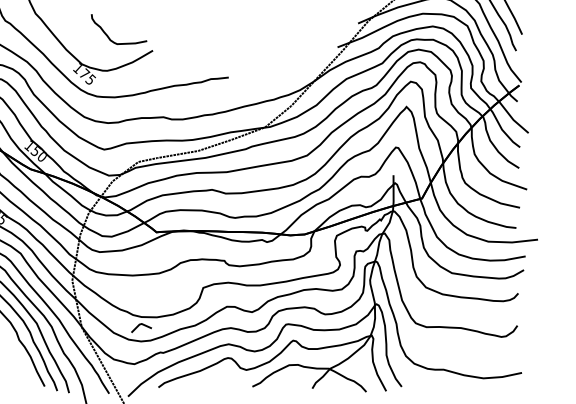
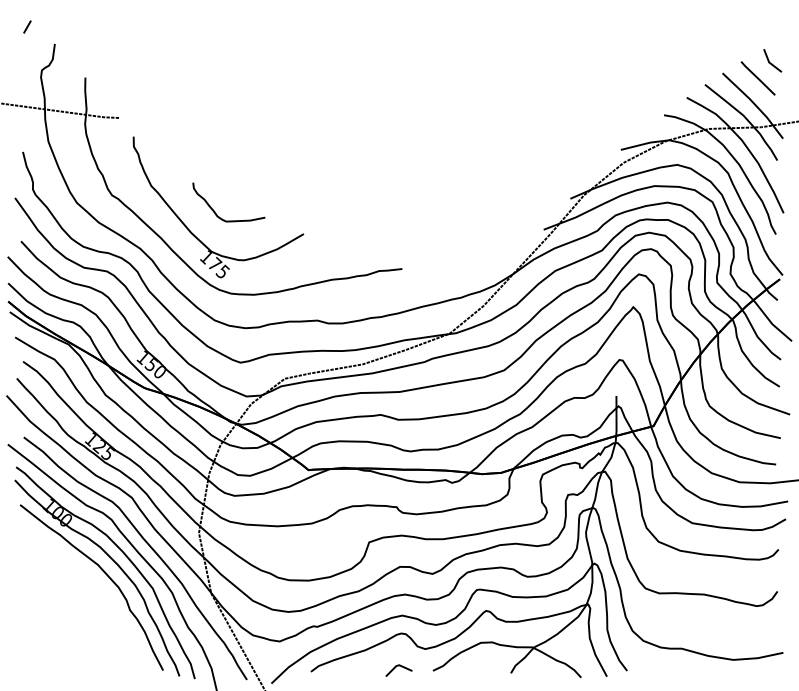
curve: (108, 36) -> (215, 211), moved
line: (139, 325) -> (396, 667), moved

